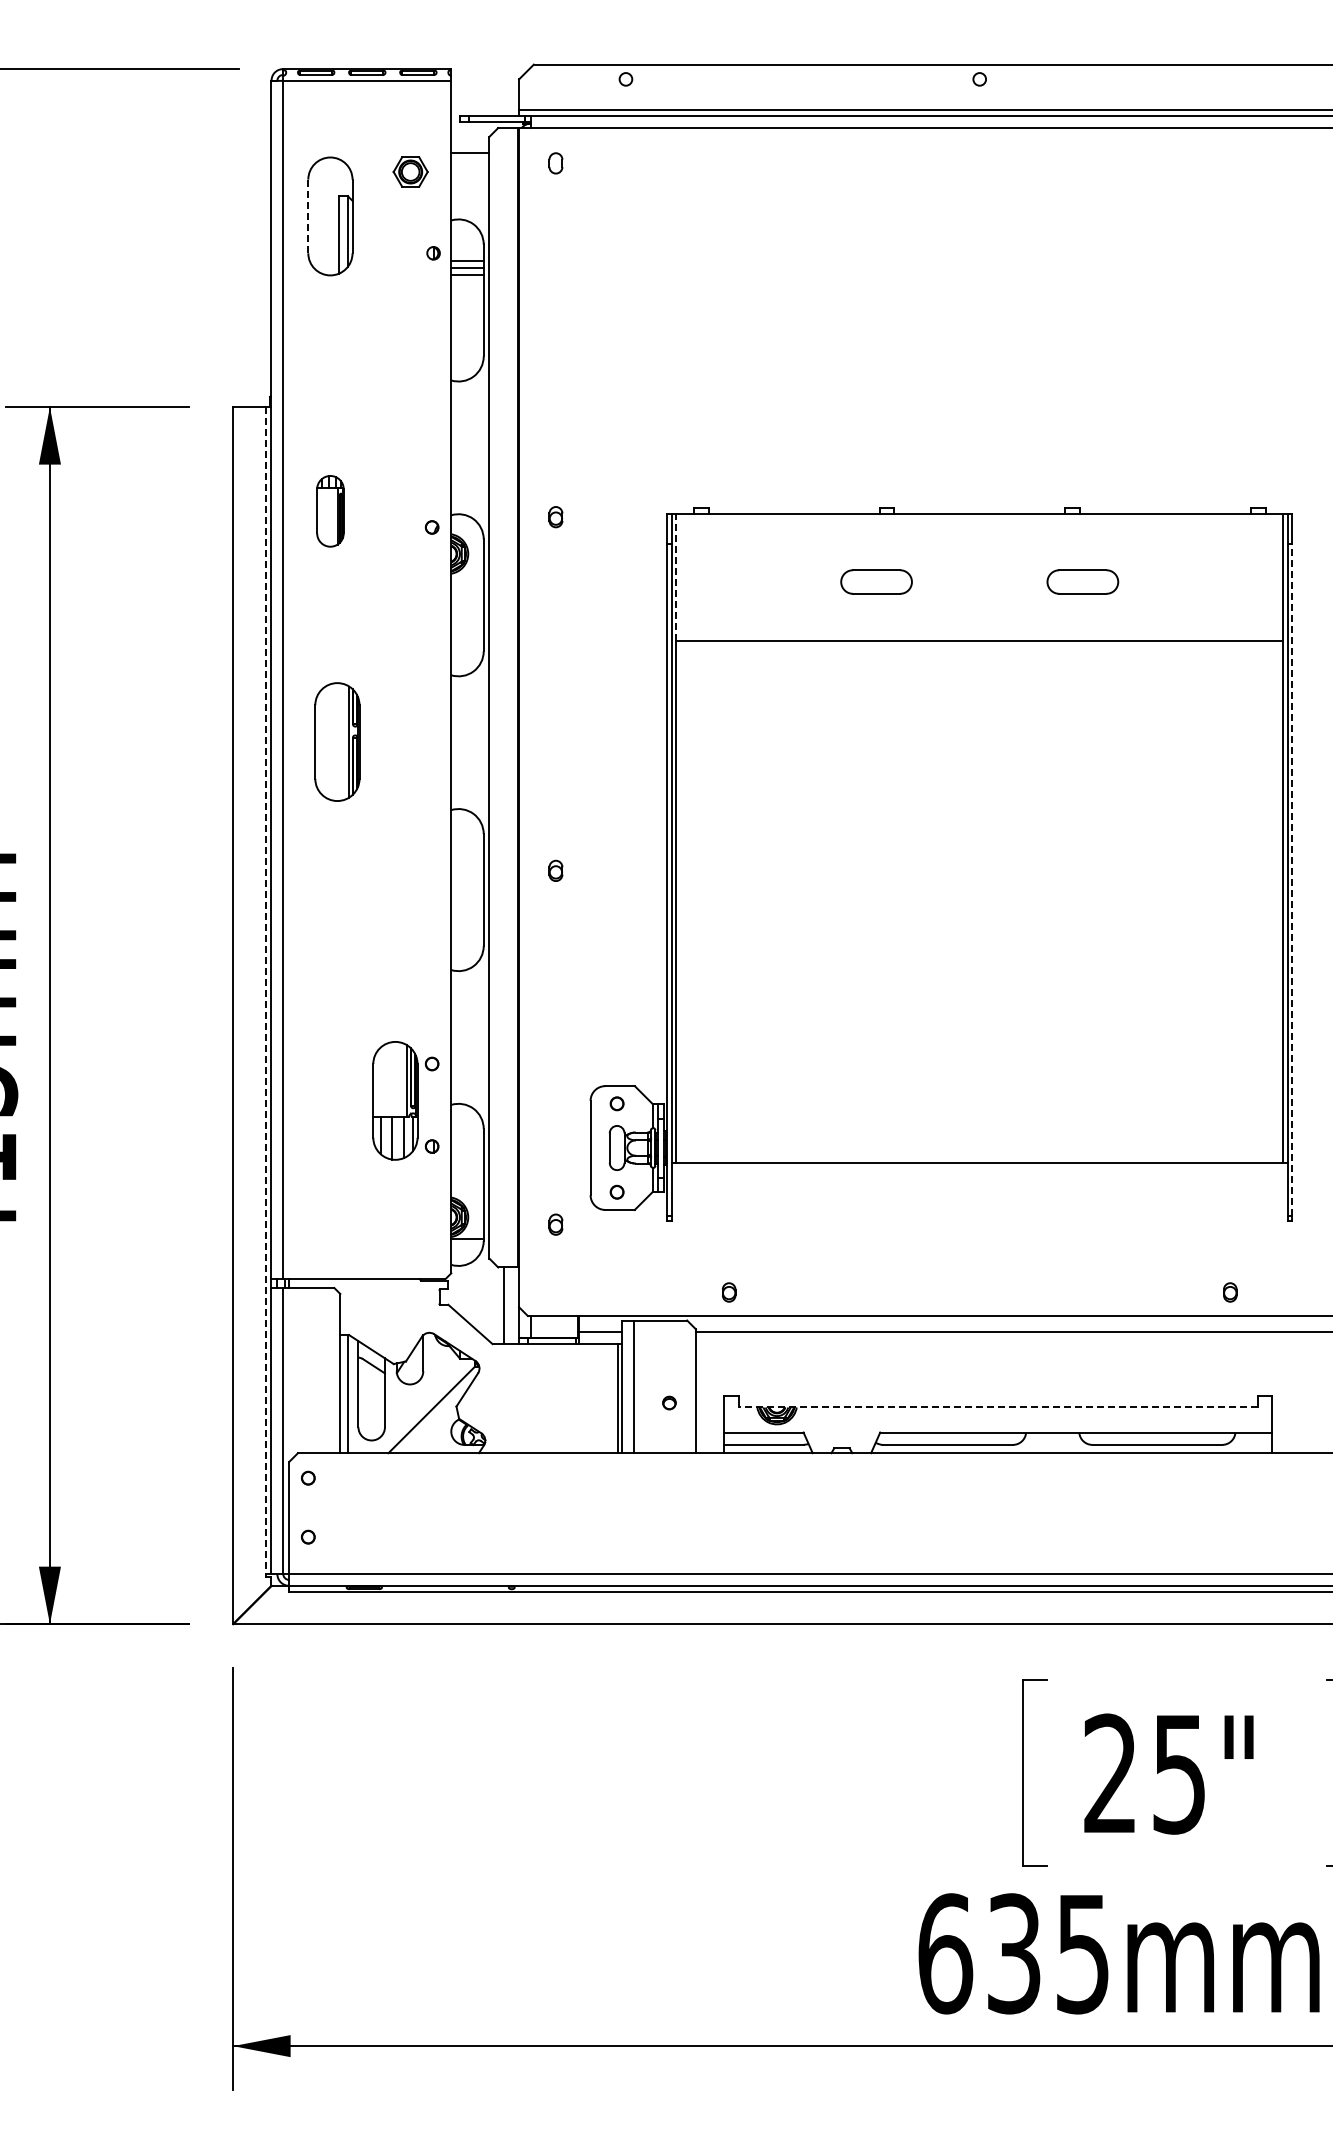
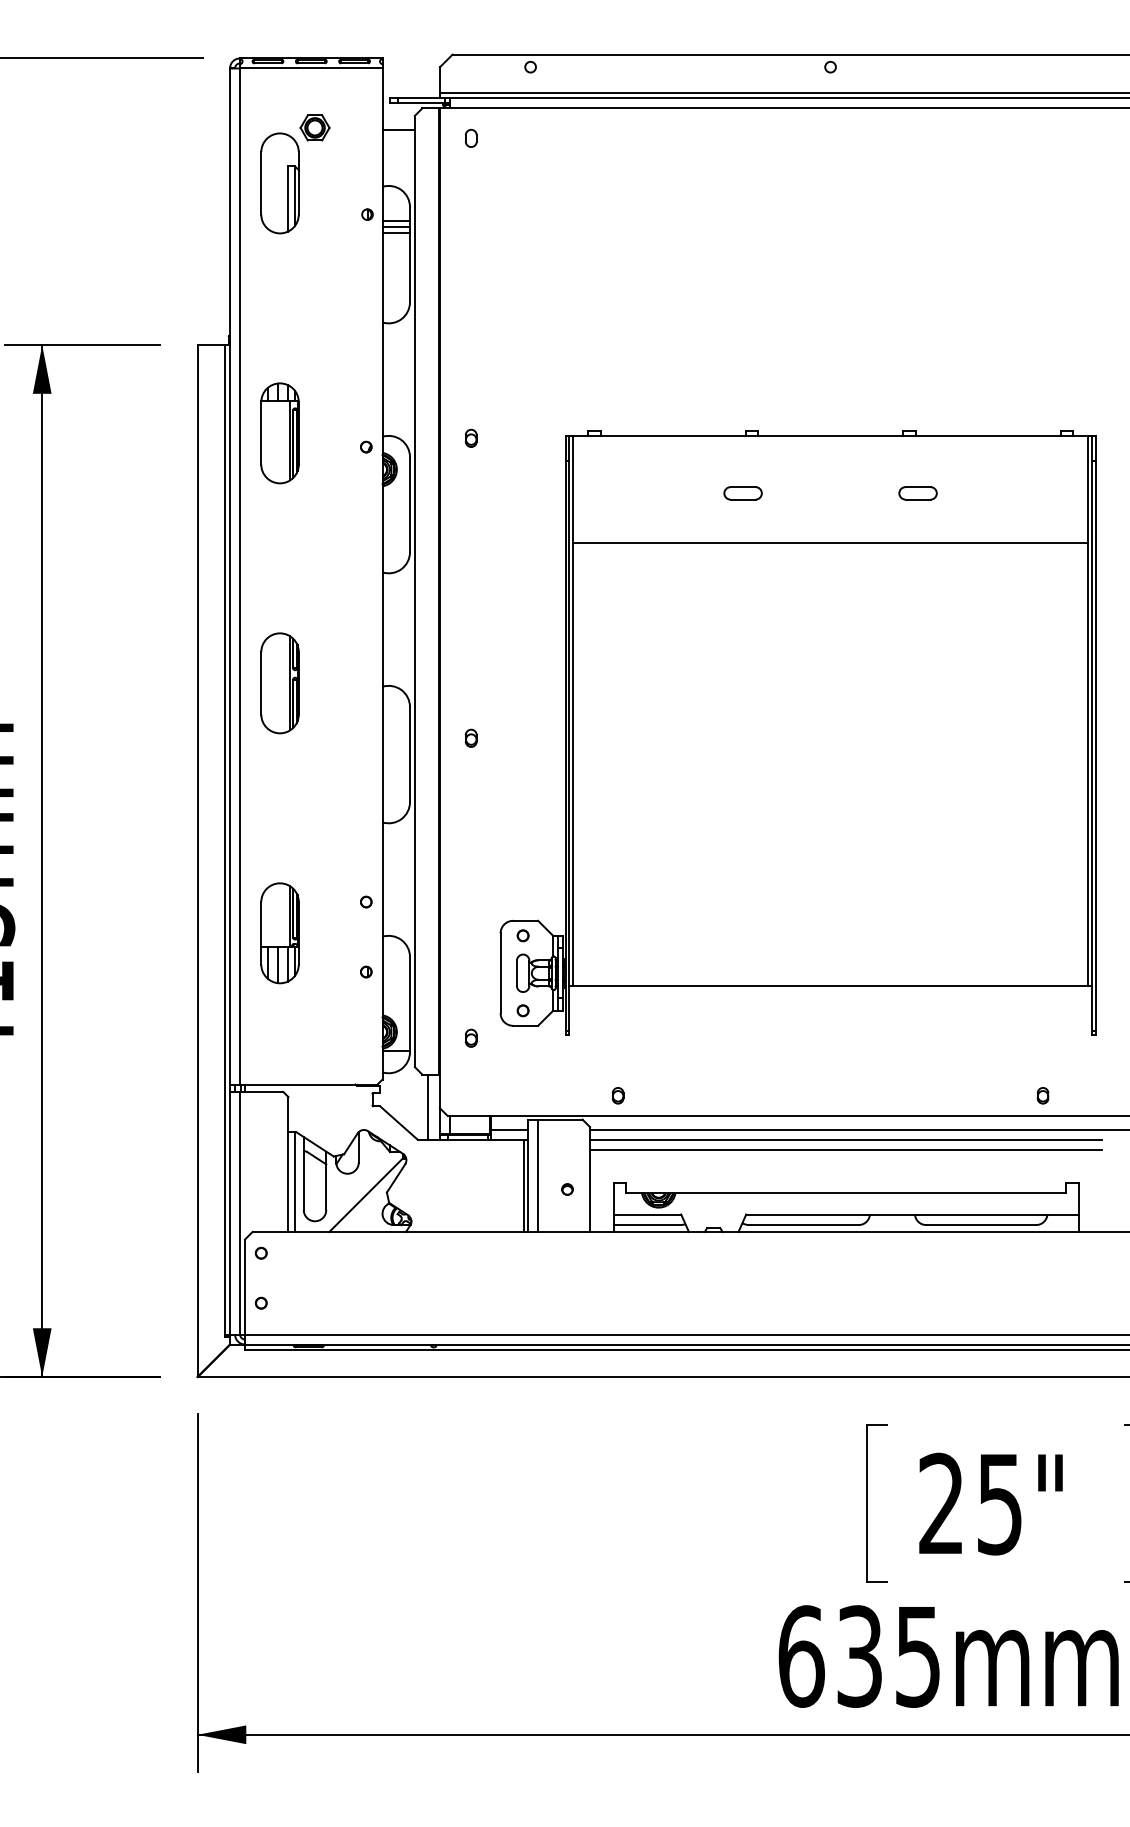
part: (410, 171) -> (314, 127), moved
line: (308, 216) -> (261, 183), dashed -> solid
part: (330, 511) -> (280, 433), size x1.67
line: (676, 577) -> (573, 489), dashed -> solid
part: (876, 581) -> (743, 492), size x0.62
part: (1082, 581) -> (917, 492), size x0.62
part: (337, 741) -> (280, 682), moved
line: (1292, 879) -> (1095, 745), dashed -> solid
line: (265, 991) -> (224, 840), dashed -> solid
part: (395, 1100) -> (280, 933), moved
line: (997, 1344) -> (845, 1139), added
line: (997, 1355) -> (845, 1149), added
line: (997, 1407) -> (845, 1193), dashed -> solid

